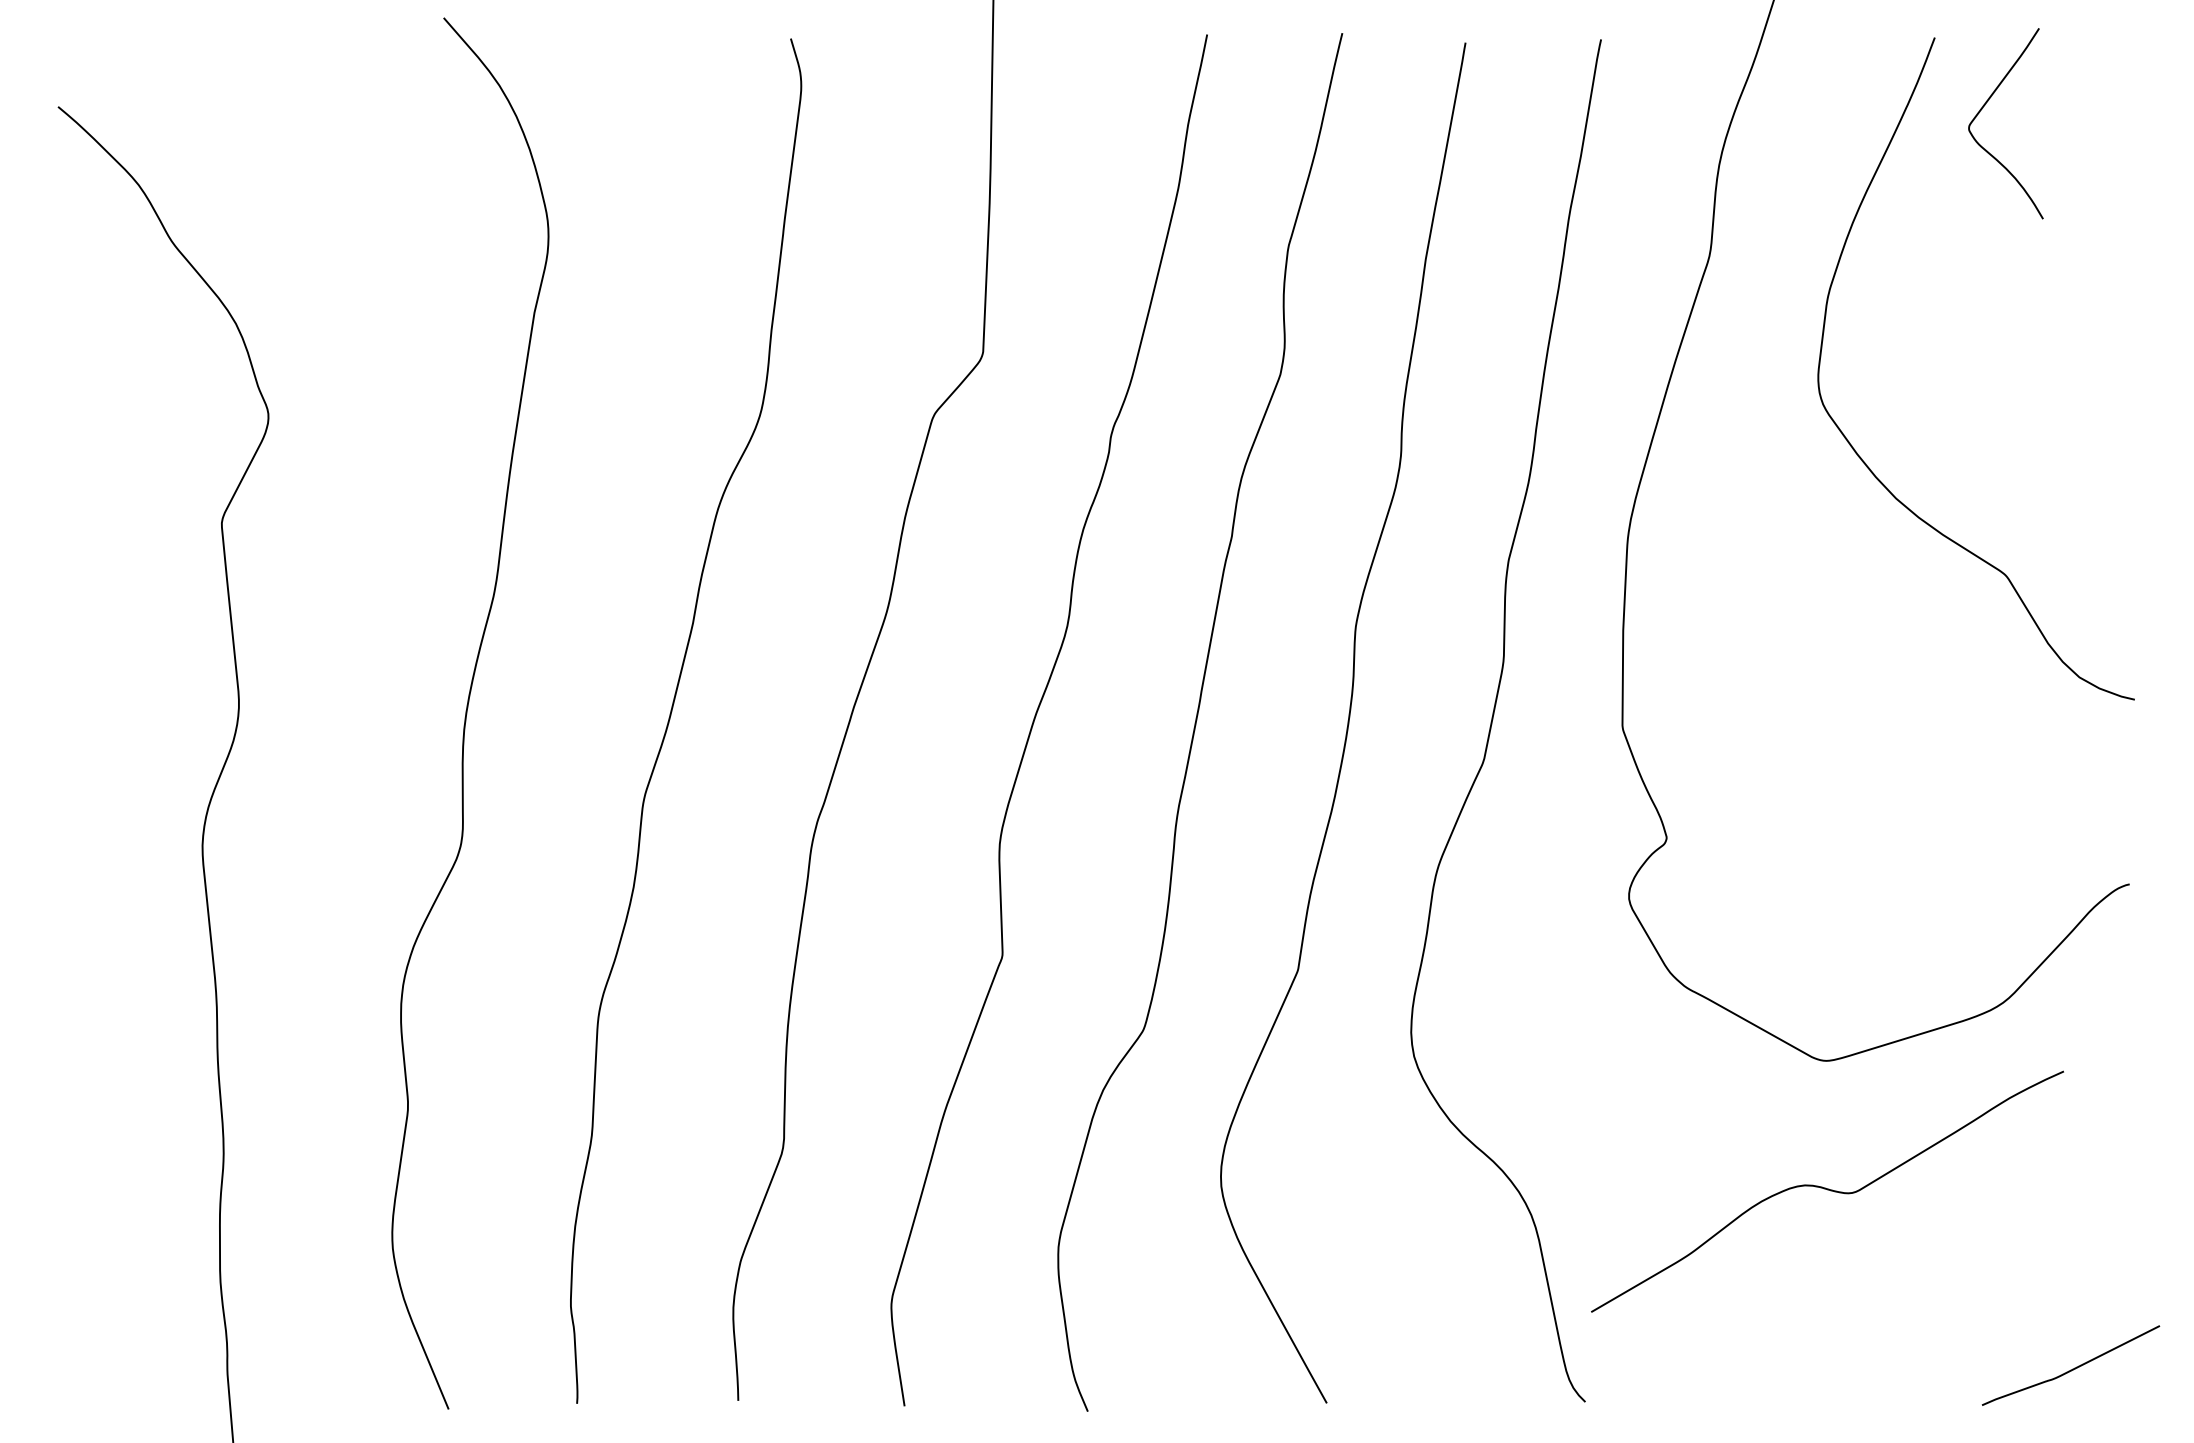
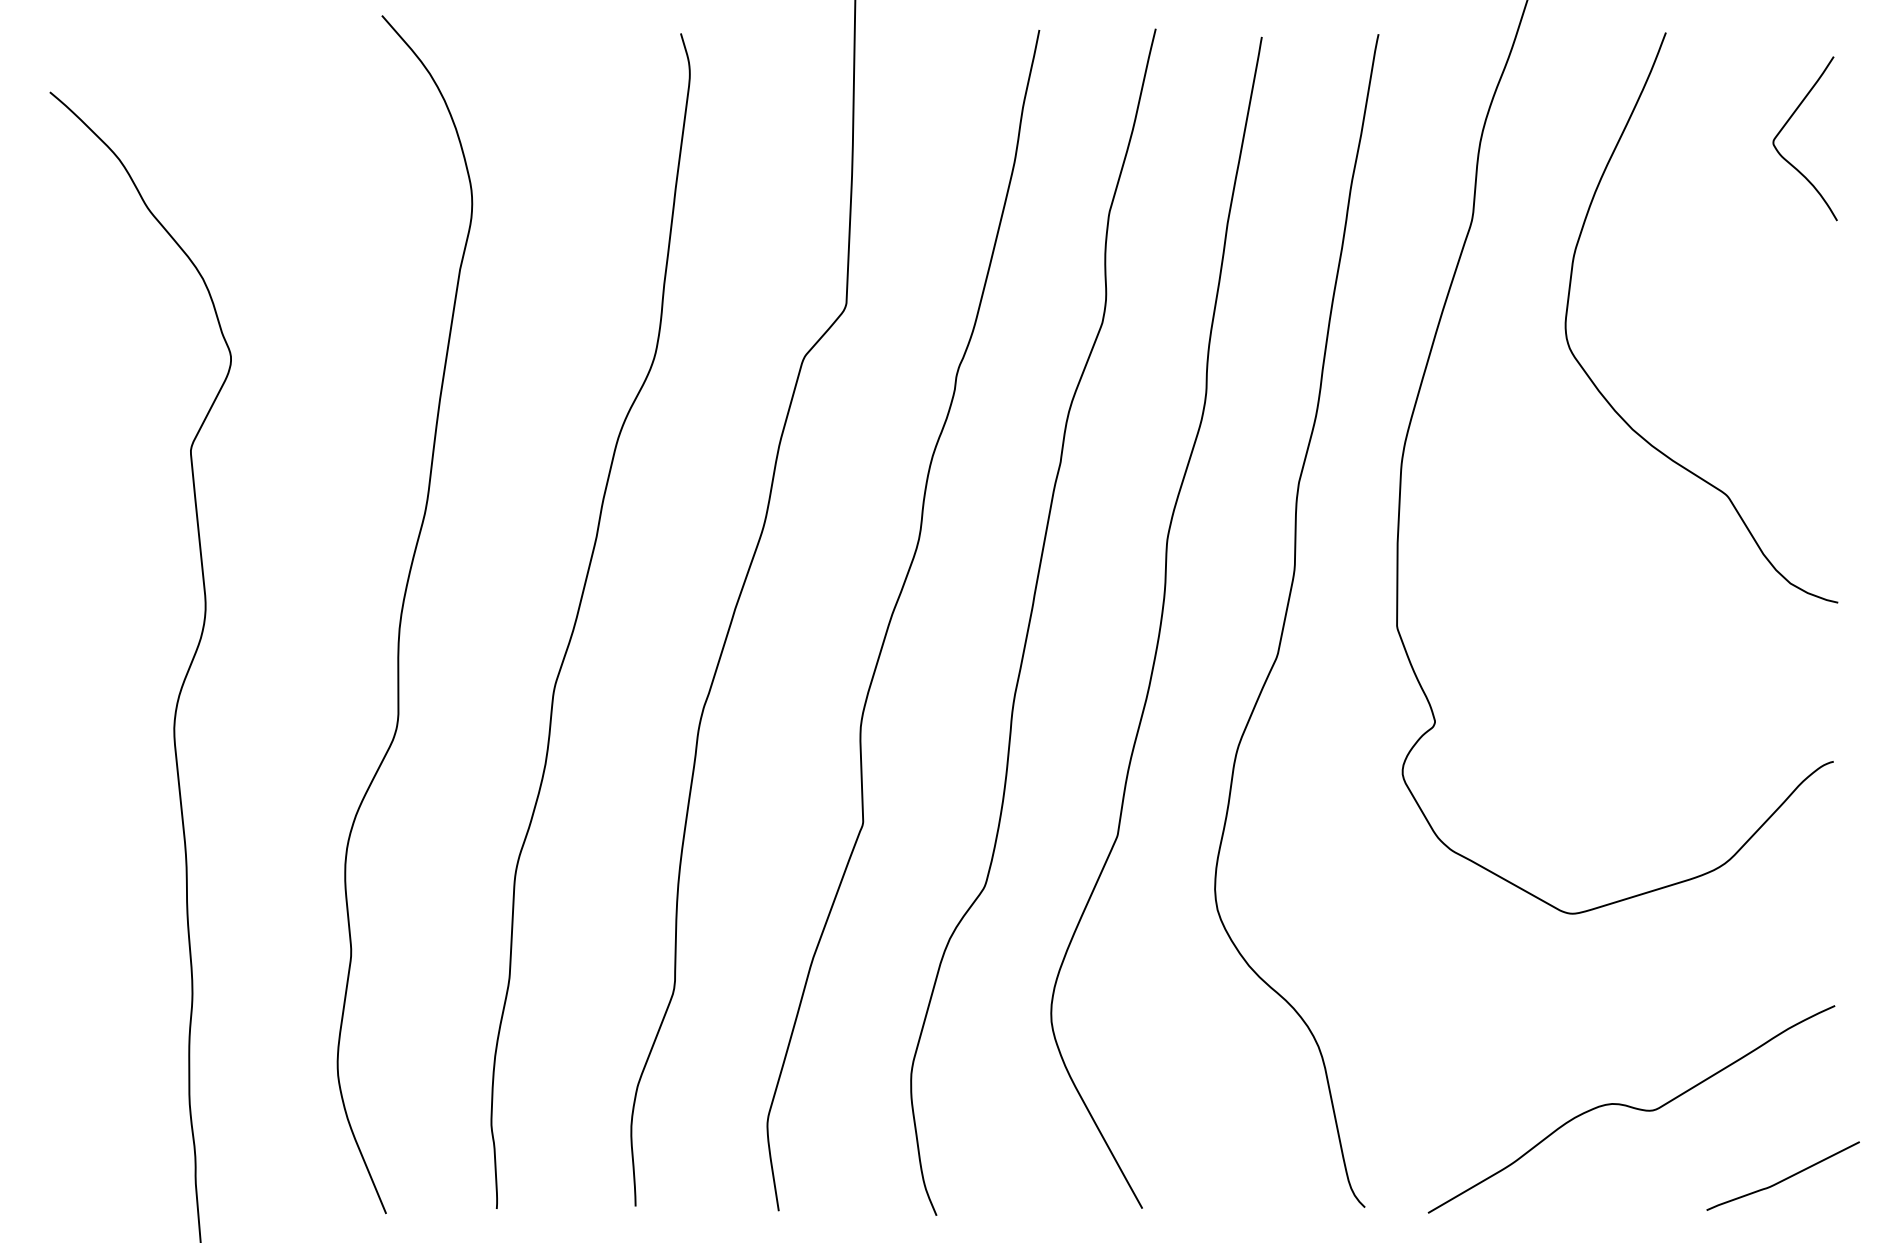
curve: (1985, 106) -> (1787, 123), moved
curve: (1827, 1190) -> (1631, 1108), moved

